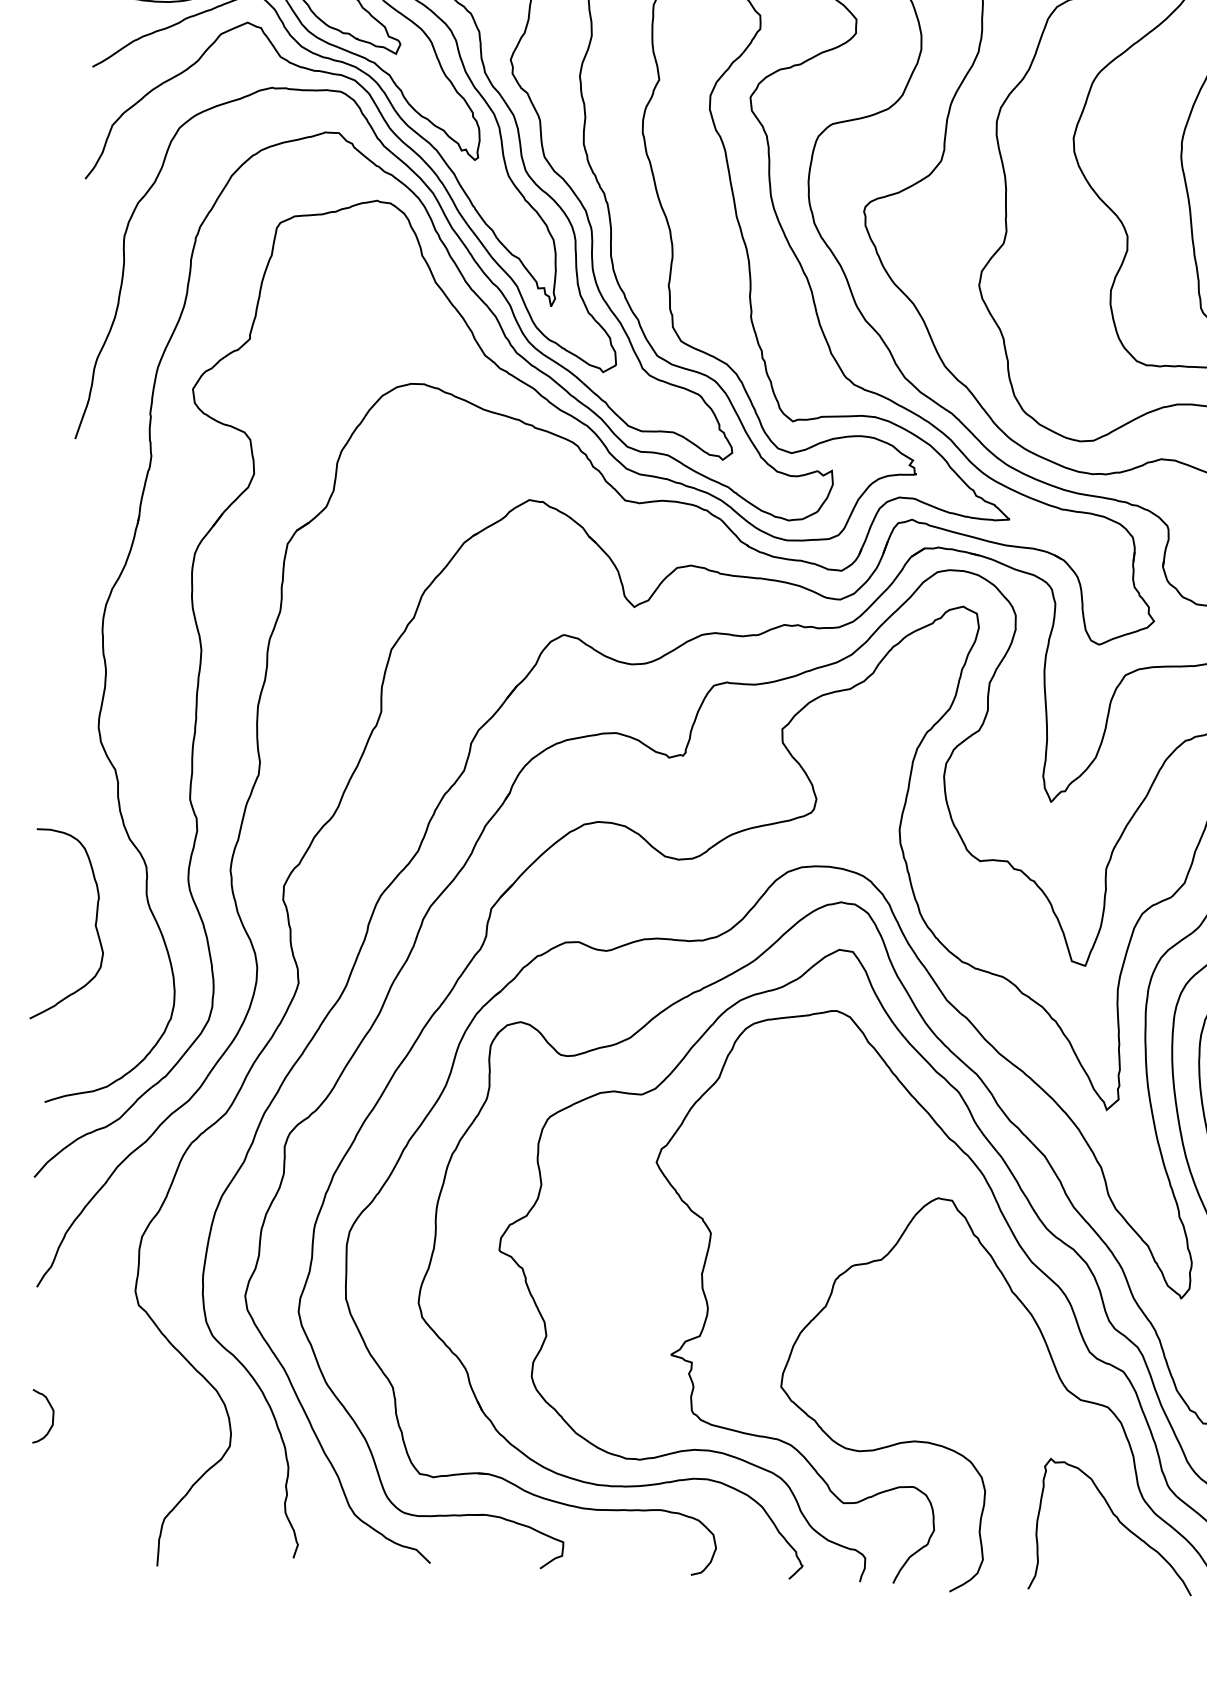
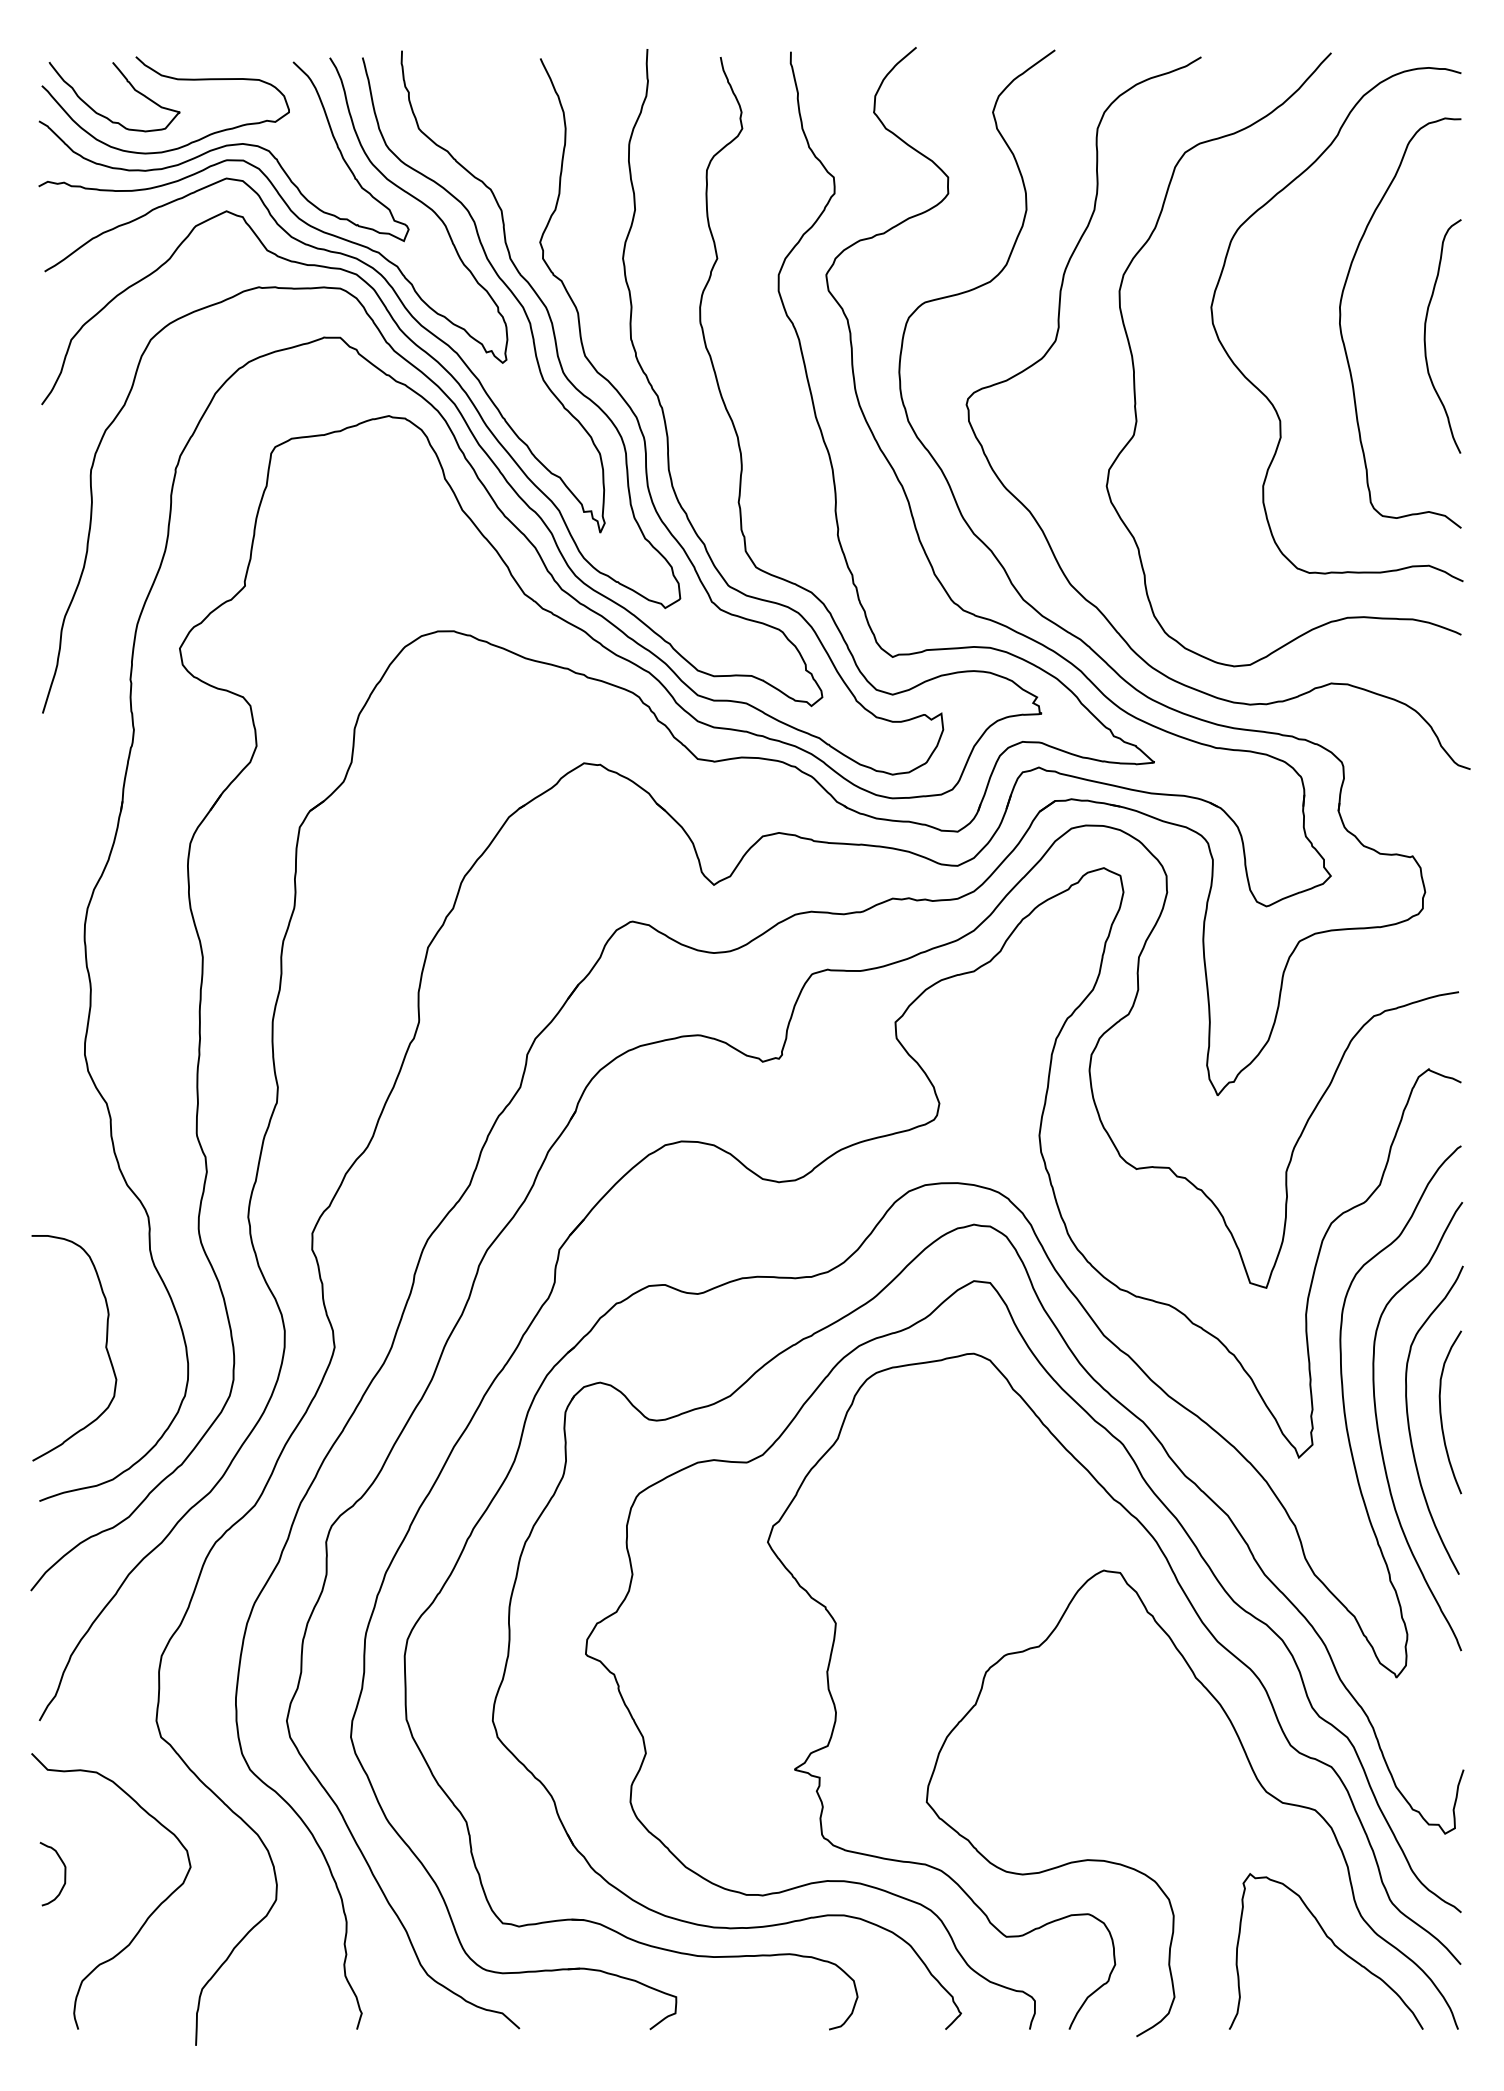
curve: (95, 926) -> (105, 1348), moved
curve: (120, 1457) -> (146, 1918), added

